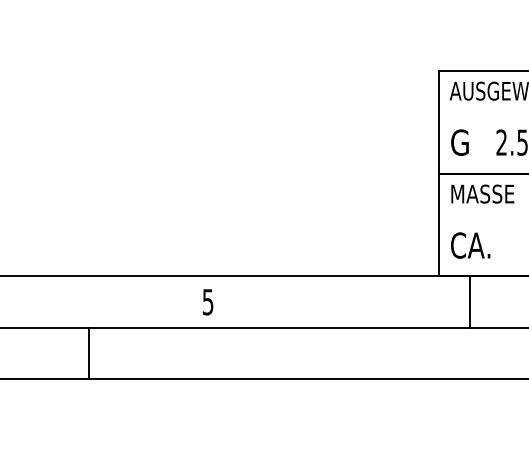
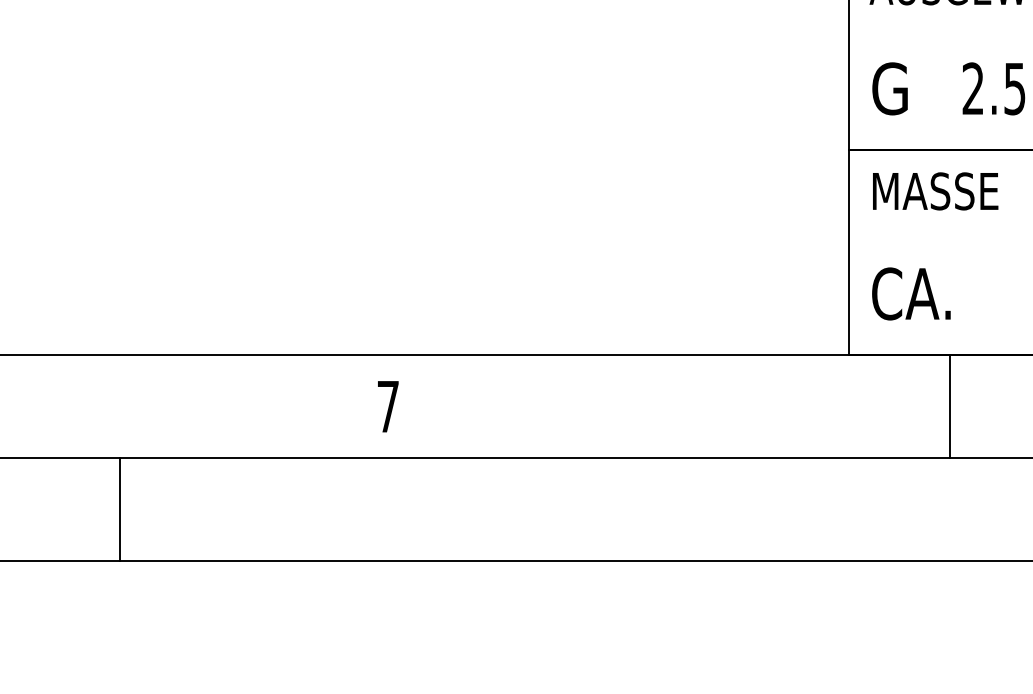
line: (470, 301) -> (950, 405), moved
text: (207, 302) -> (387, 407), 5 -> 7
line: (89, 353) -> (119, 508), moved

